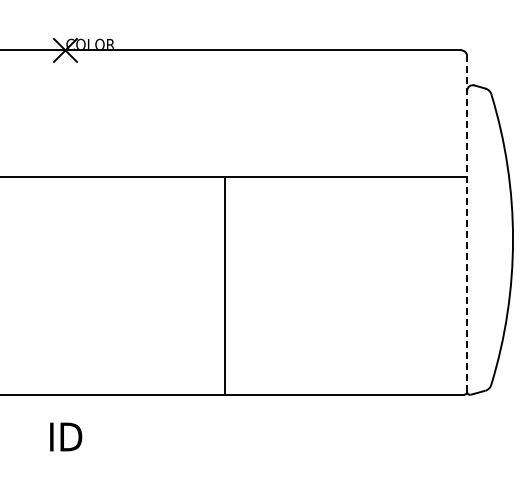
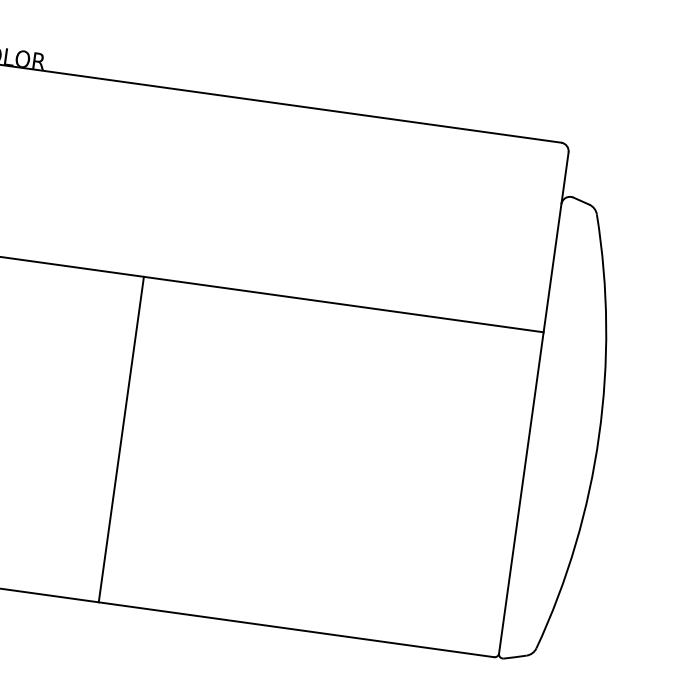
line: (467, 224) -> (534, 403), dashed -> solid
line: (225, 285) -> (121, 439), moved

